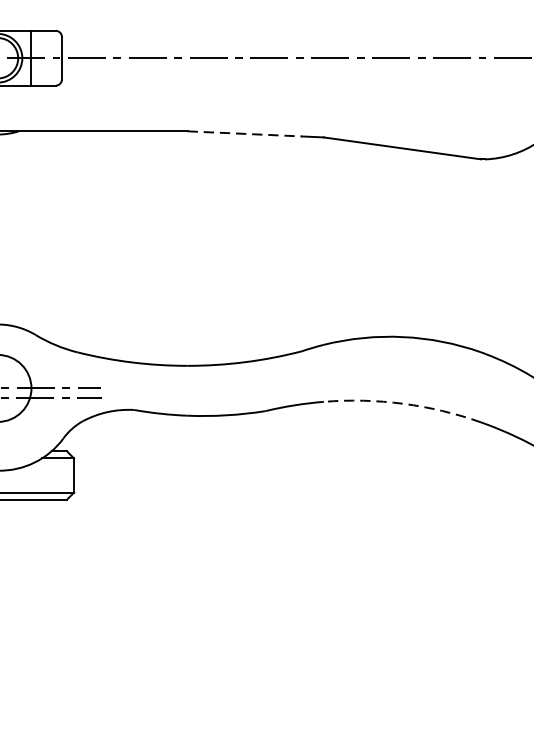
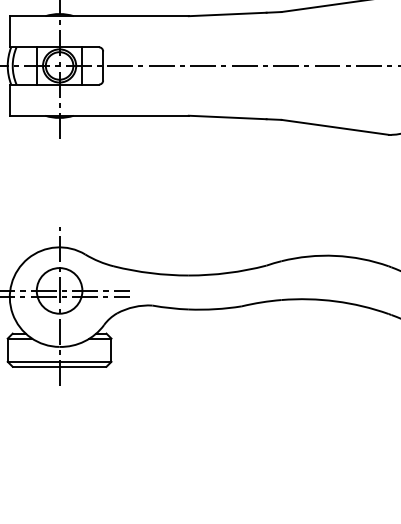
line: (244, 133) -> (227, 117), dashed -> solid
arc: (402, 403) -> (335, 301), dashed -> solid

